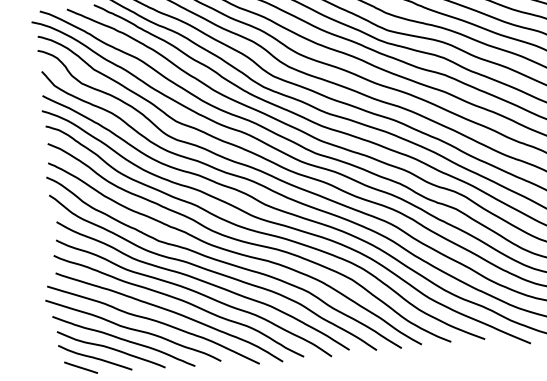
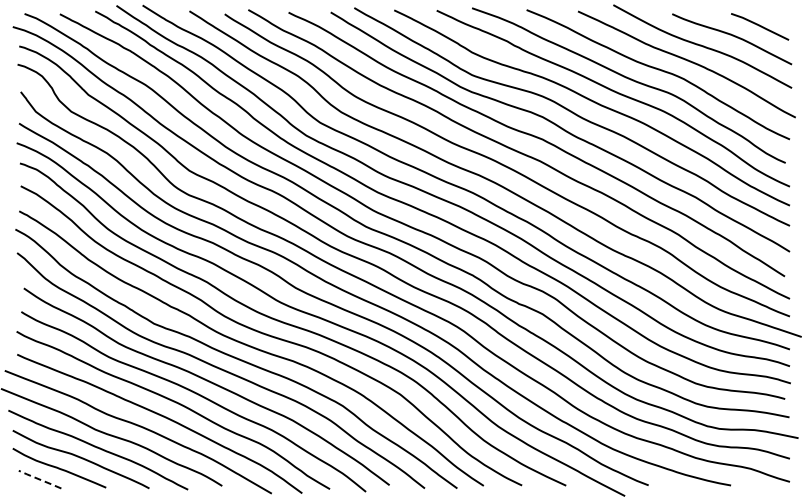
line: (81, 367) -> (40, 479), solid -> dashed

